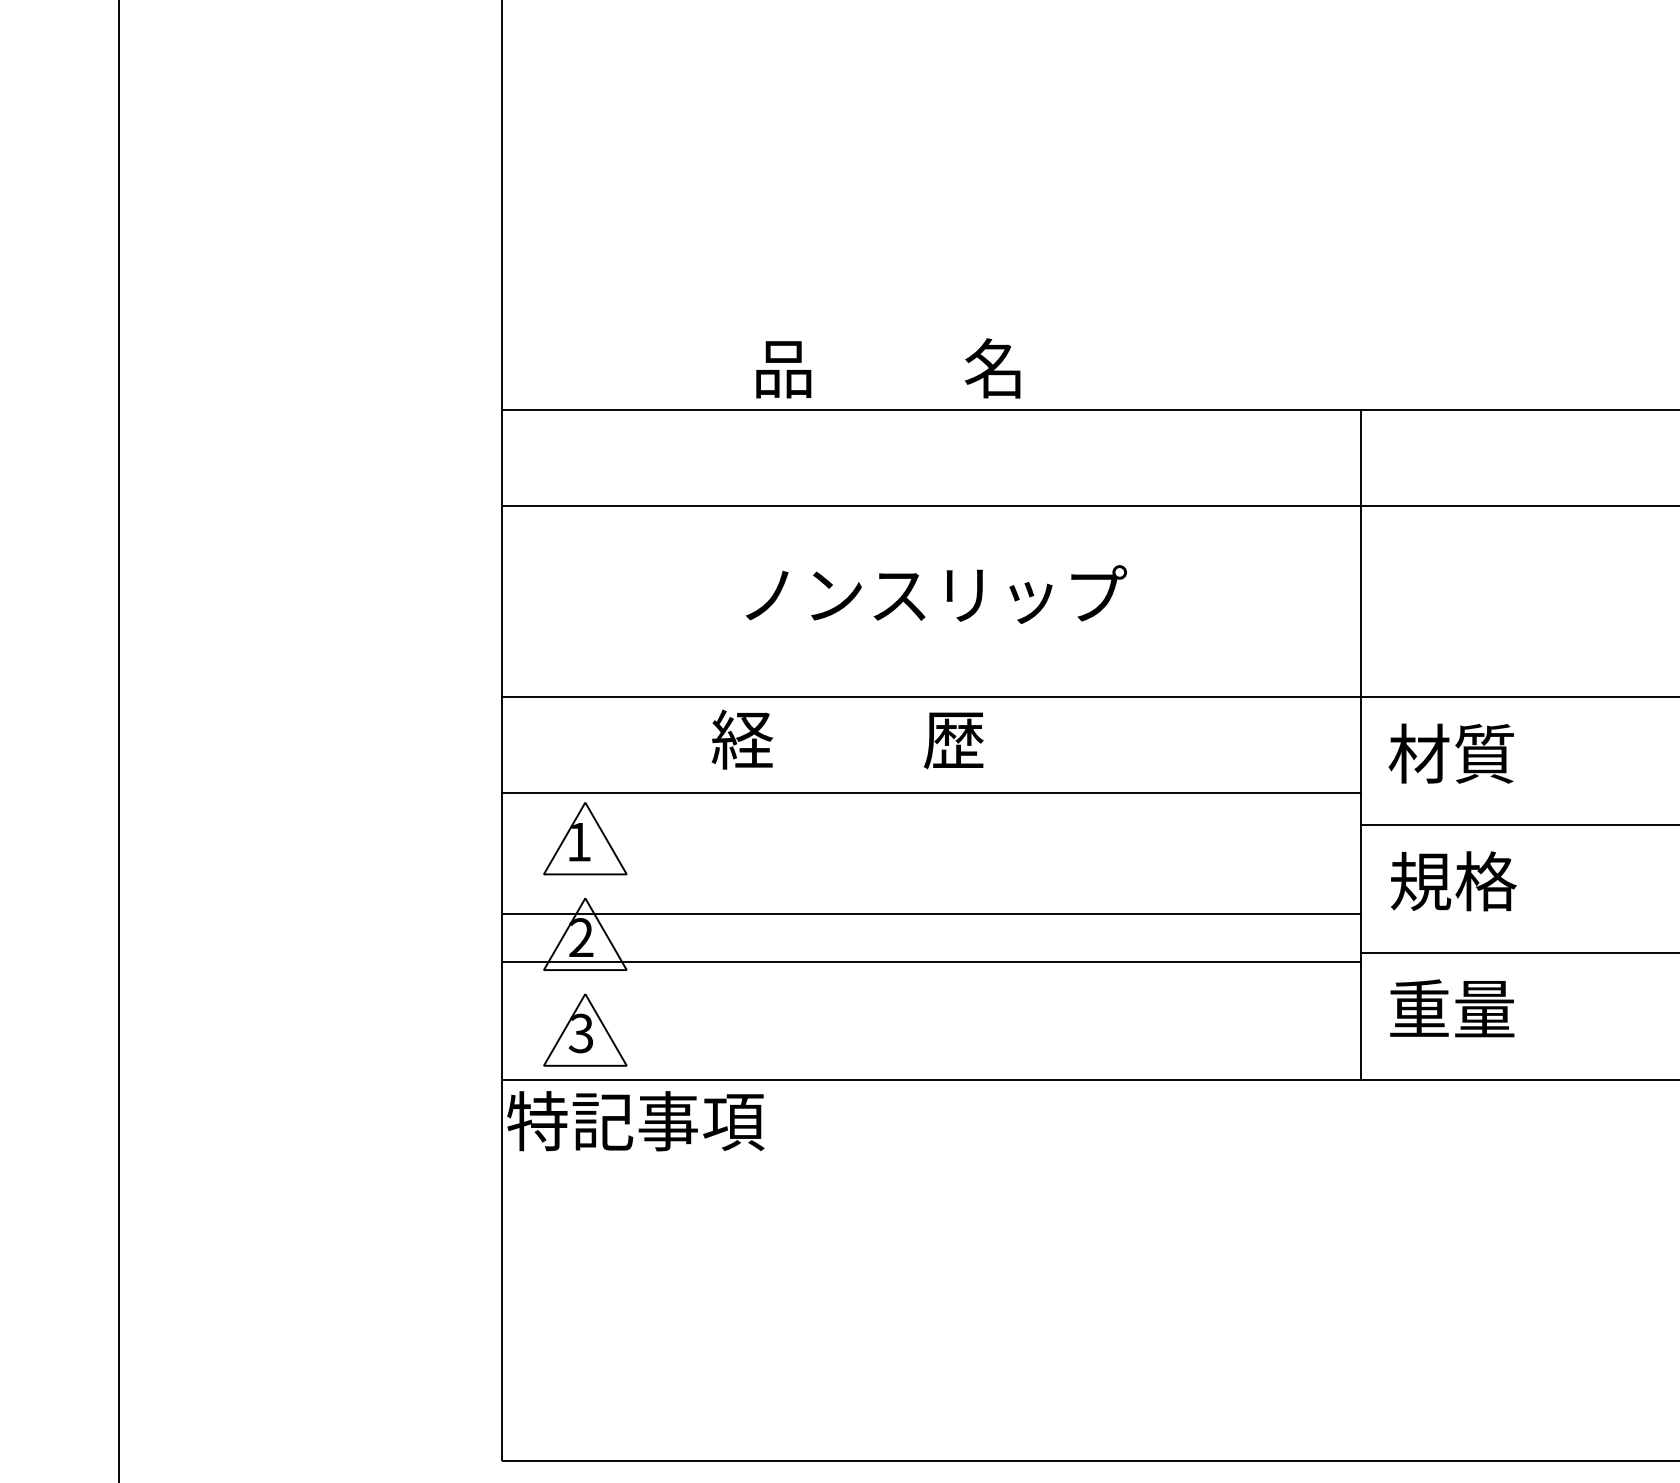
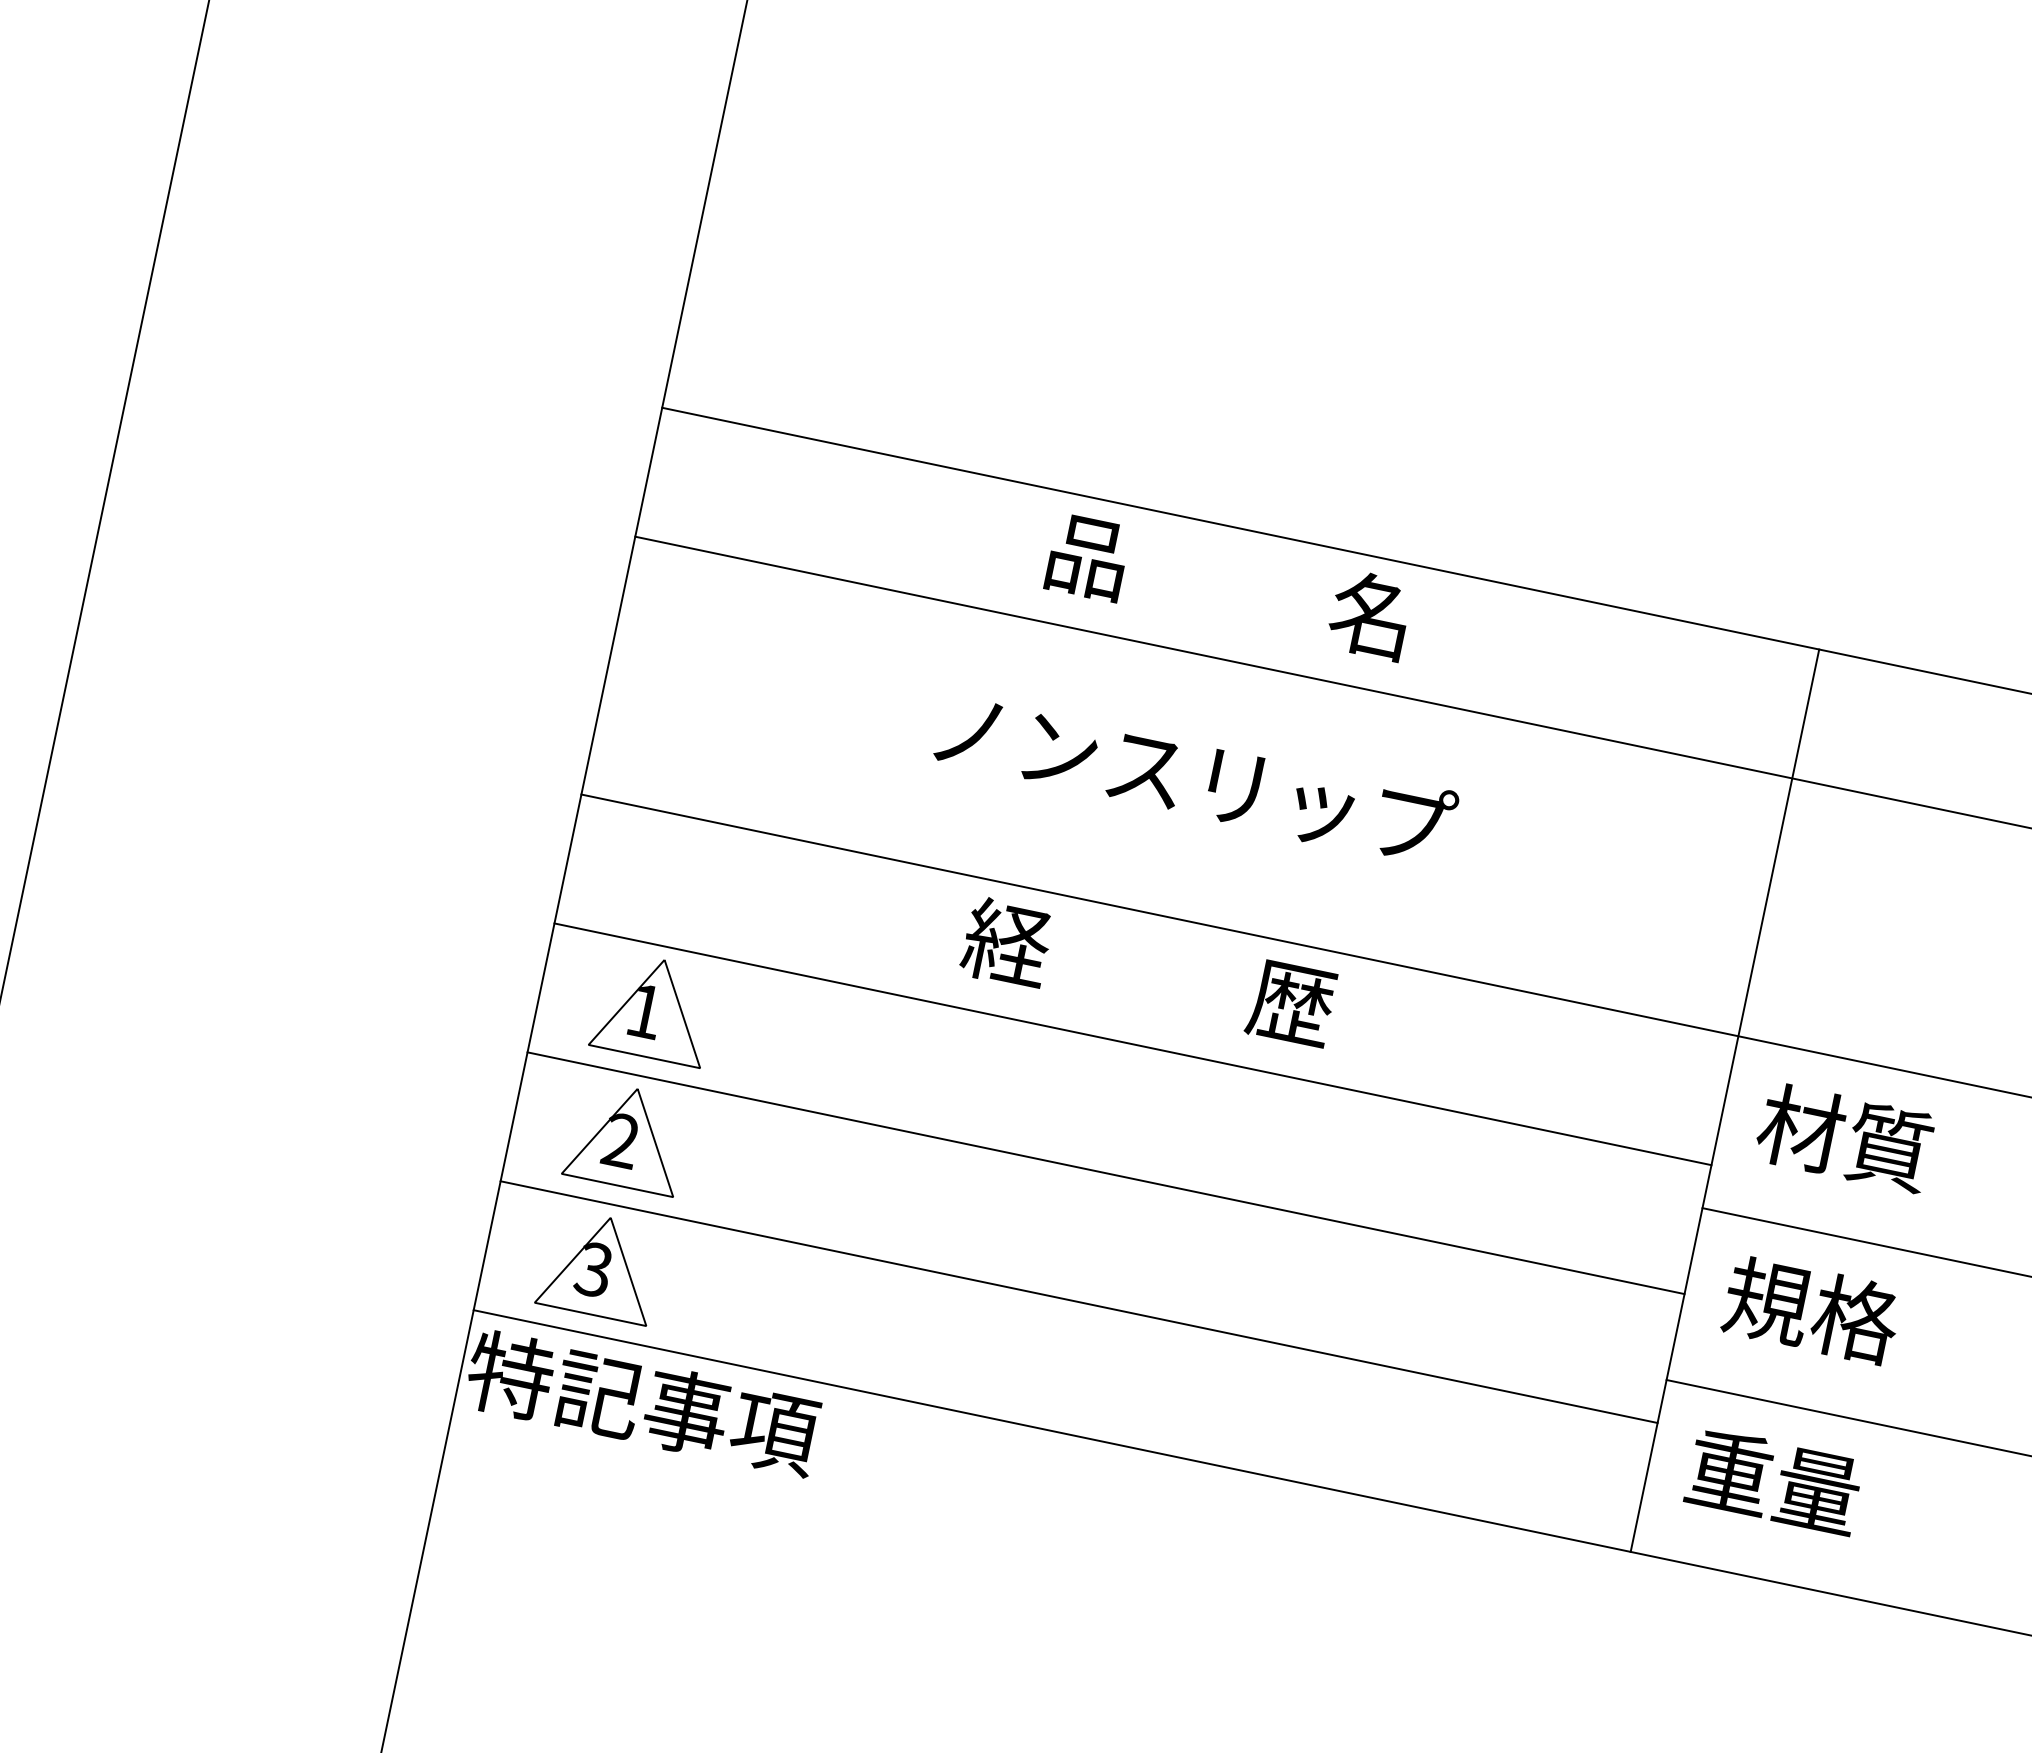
text: (888, 368) -> (1229, 585), moved
text: (847, 739) -> (1148, 972), moved
line: (930, 914) -> (1078, 1302), moved
line: (930, 961) -> (1105, 1172), moved

